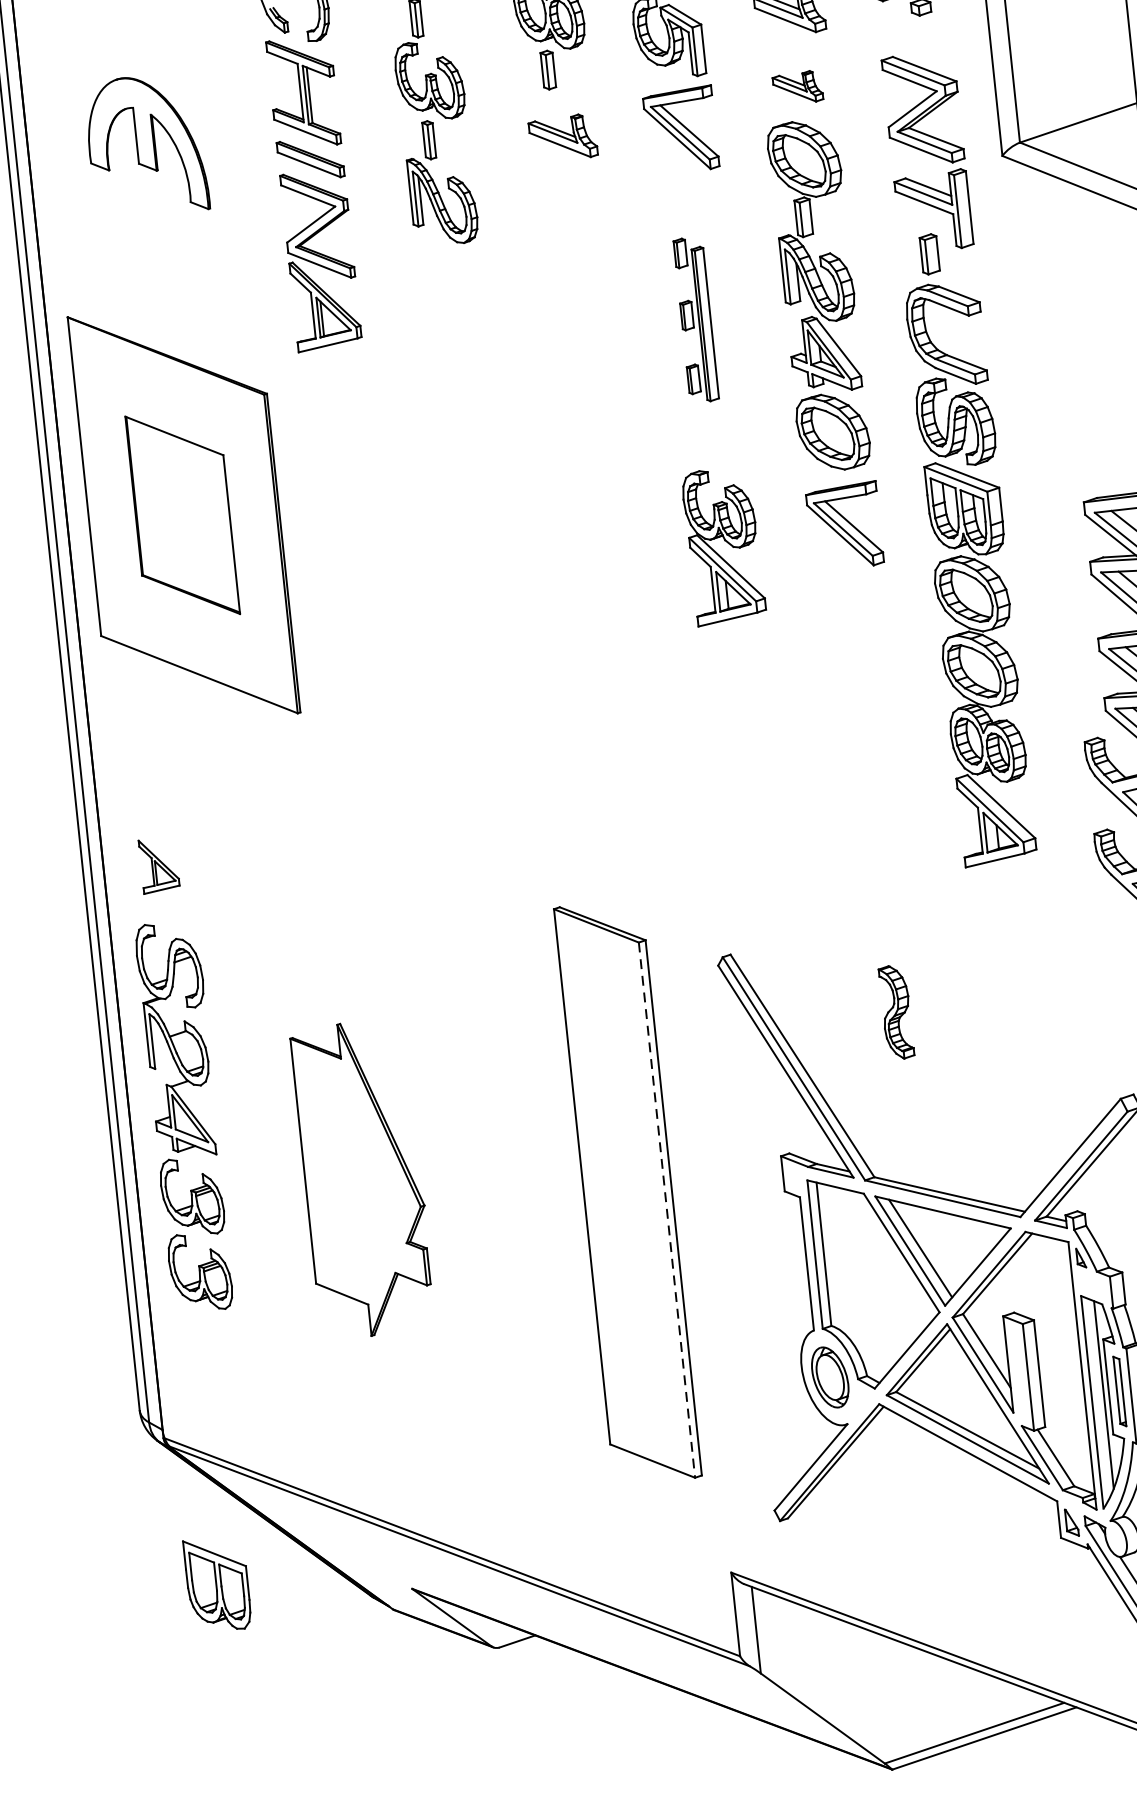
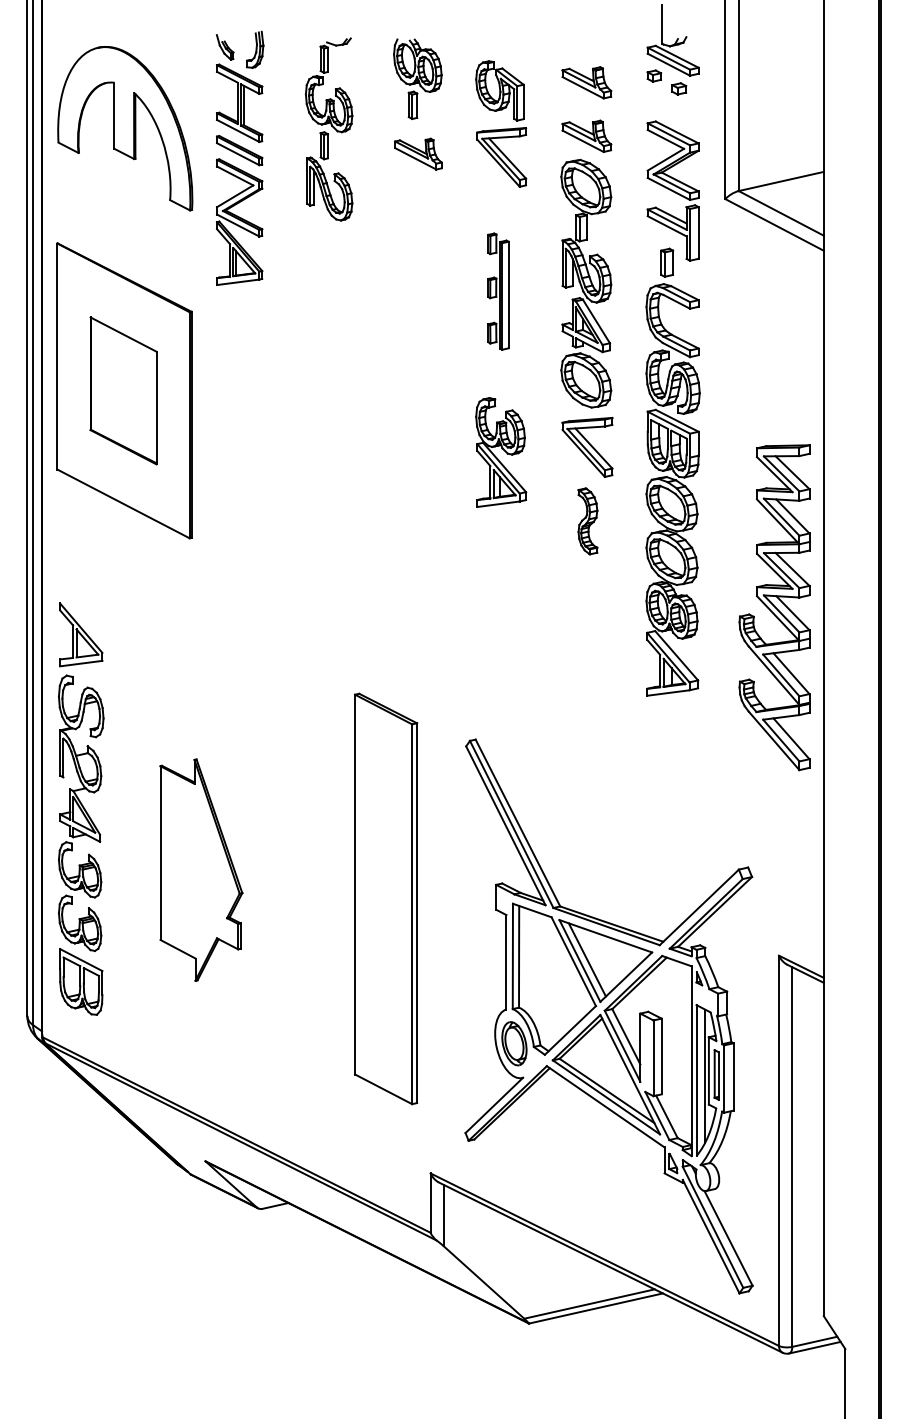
part: (797, 86) -> (586, 135), size x1.43
part: (146, 145) -> (125, 128), size x1.67
part: (159, 864) -> (81, 634), size x1.67
part: (895, 1012) -> (587, 521), moved
line: (667, 1210) -> (412, 914), dashed -> solid
part: (217, 1583) -> (81, 981), moved

